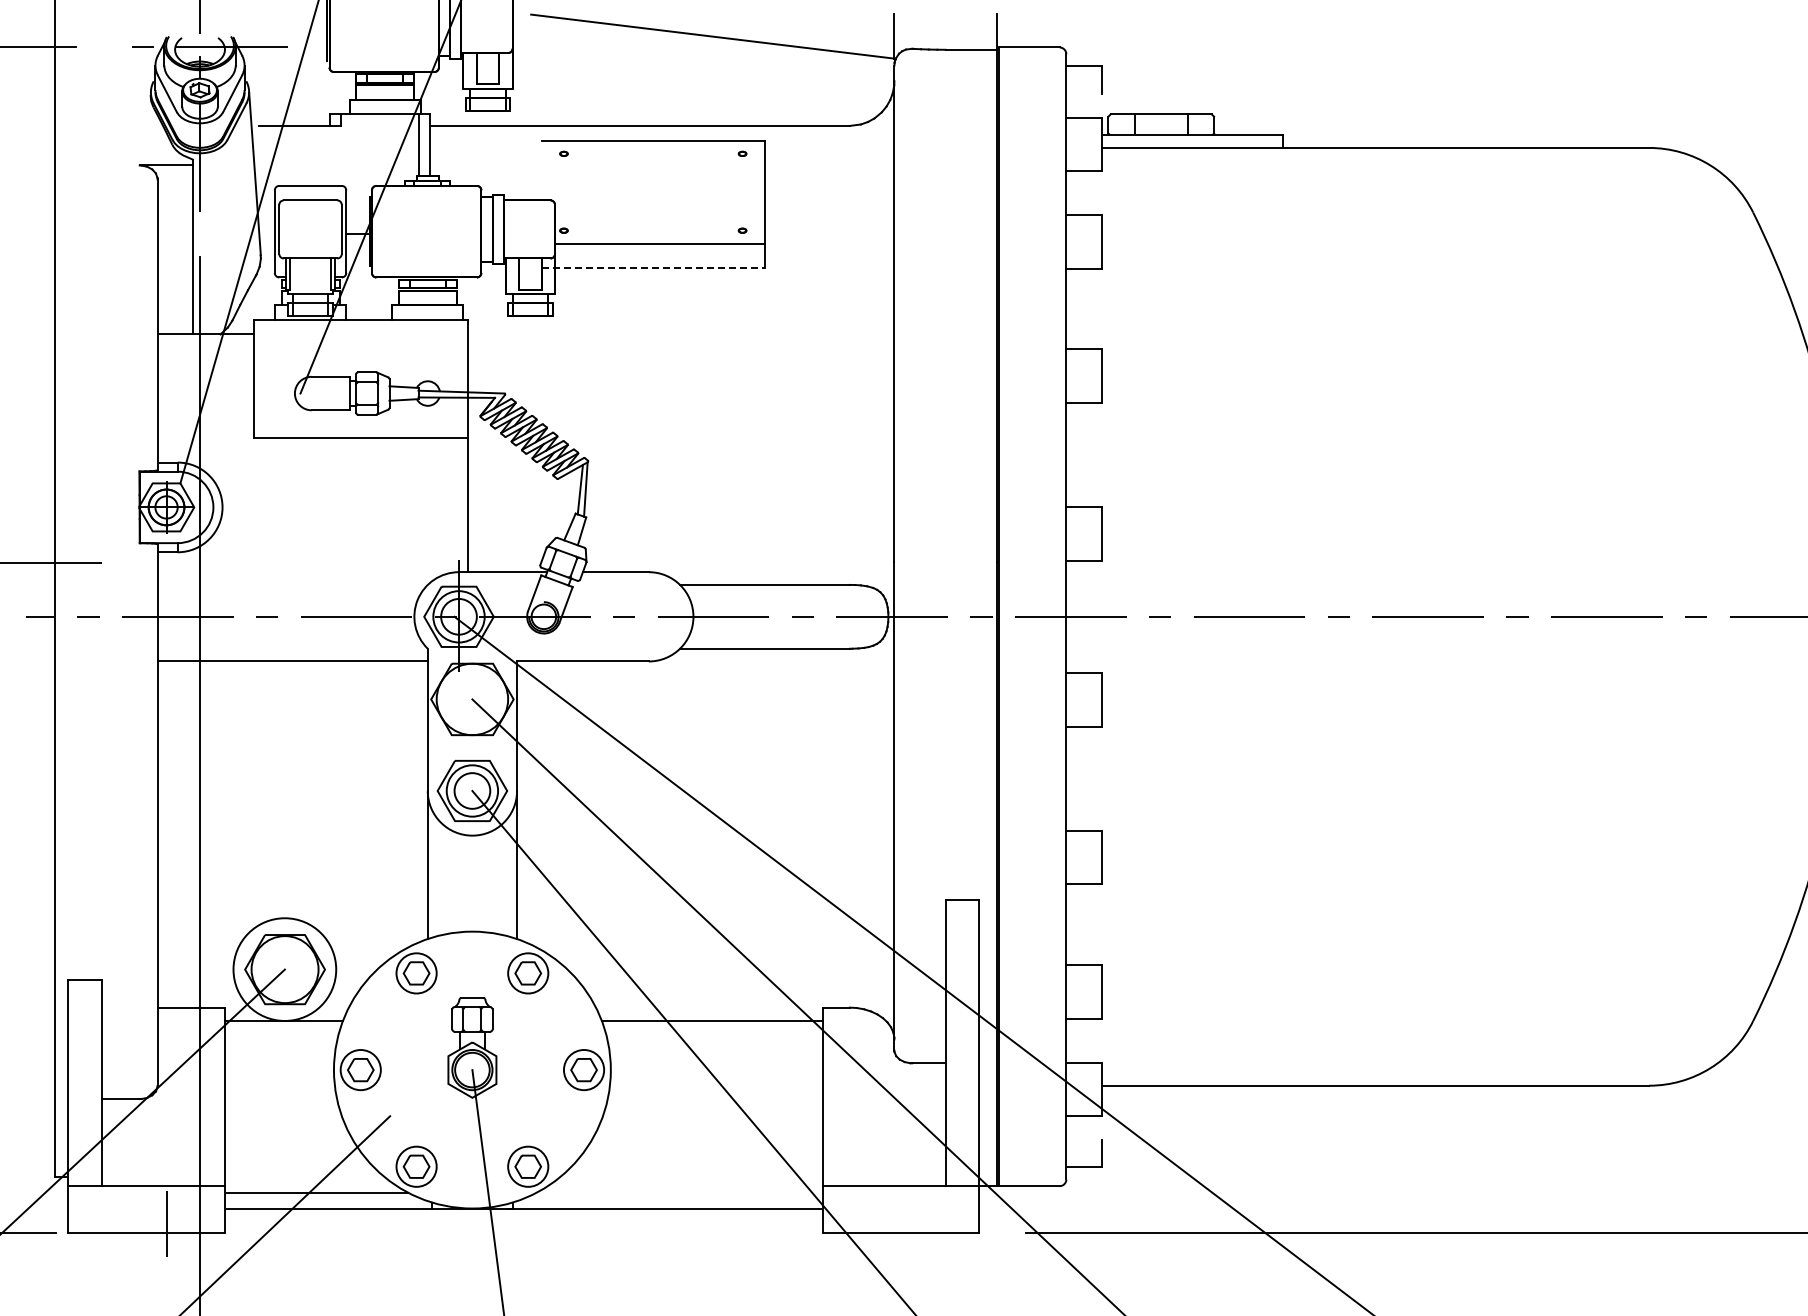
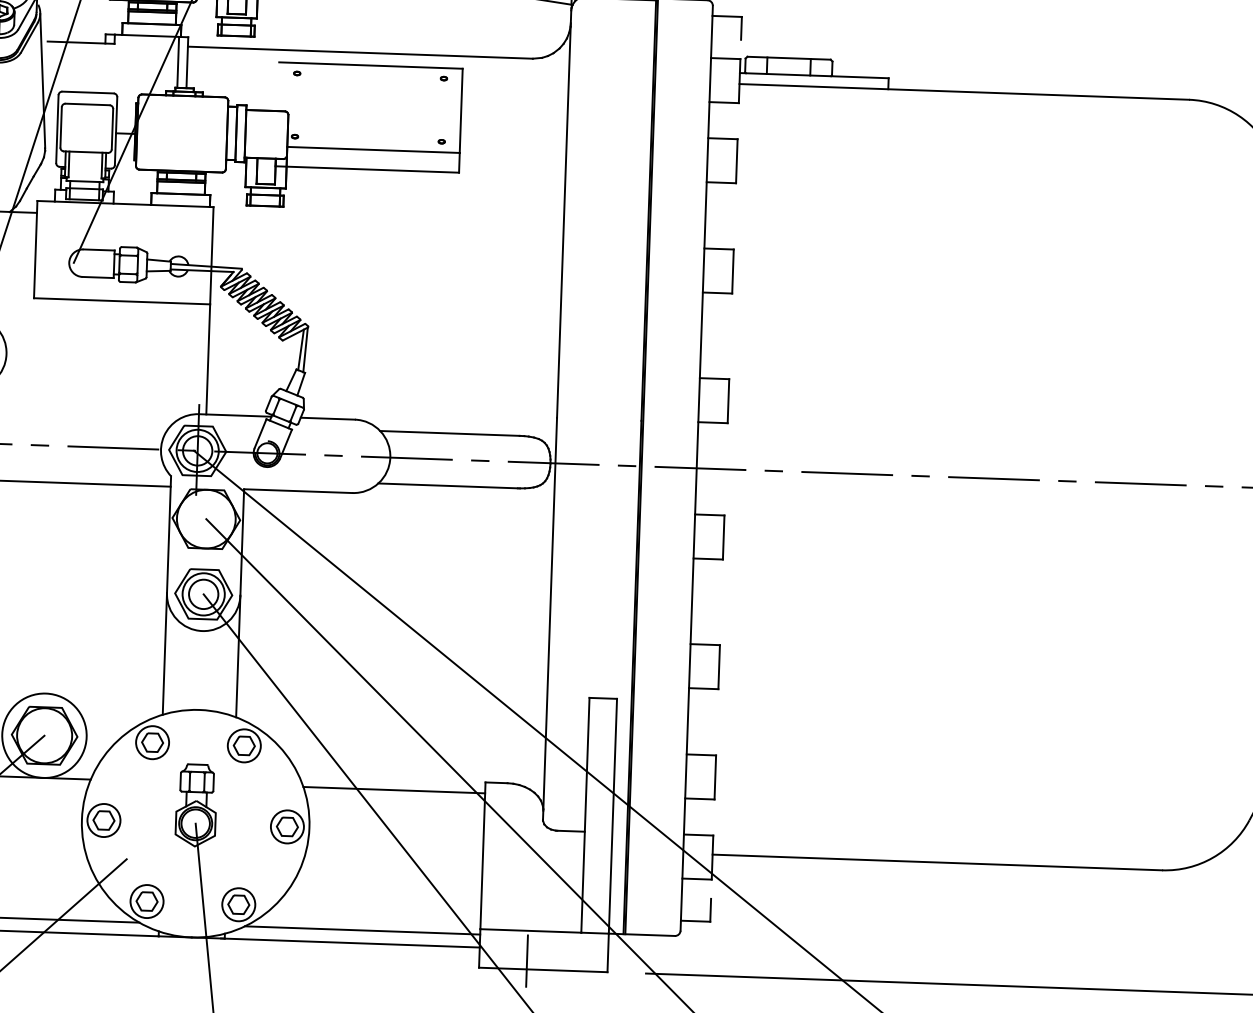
line: (653, 267) -> (367, 169), dashed -> solid
line: (679, 1192) -> (362, 930), added
line: (881, 1222) -> (527, 960), added

